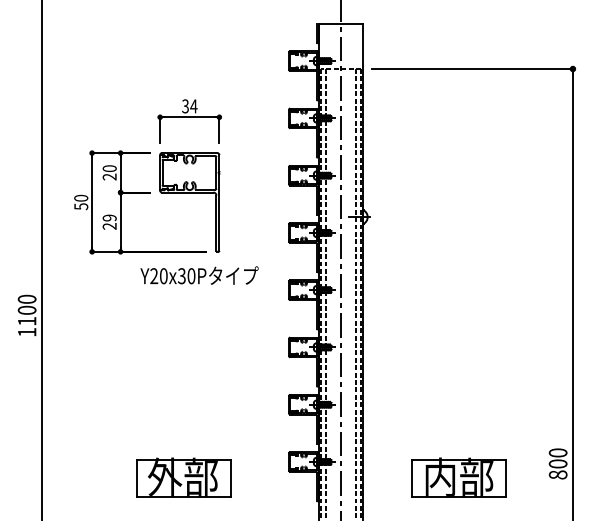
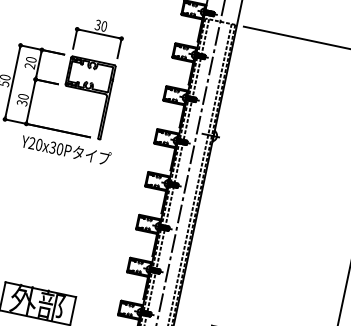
text: (193, 106) -> (103, 26), 34 -> 30
text: (109, 221) -> (22, 99), 29 -> 30
text: (199, 275) -> (66, 150), moved

